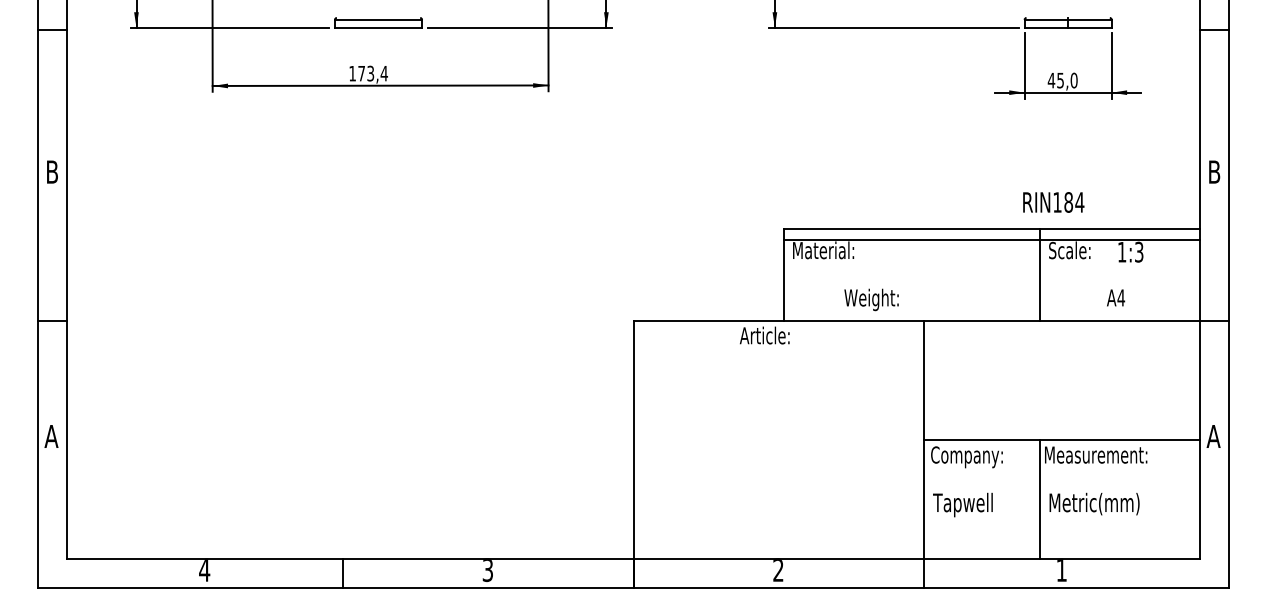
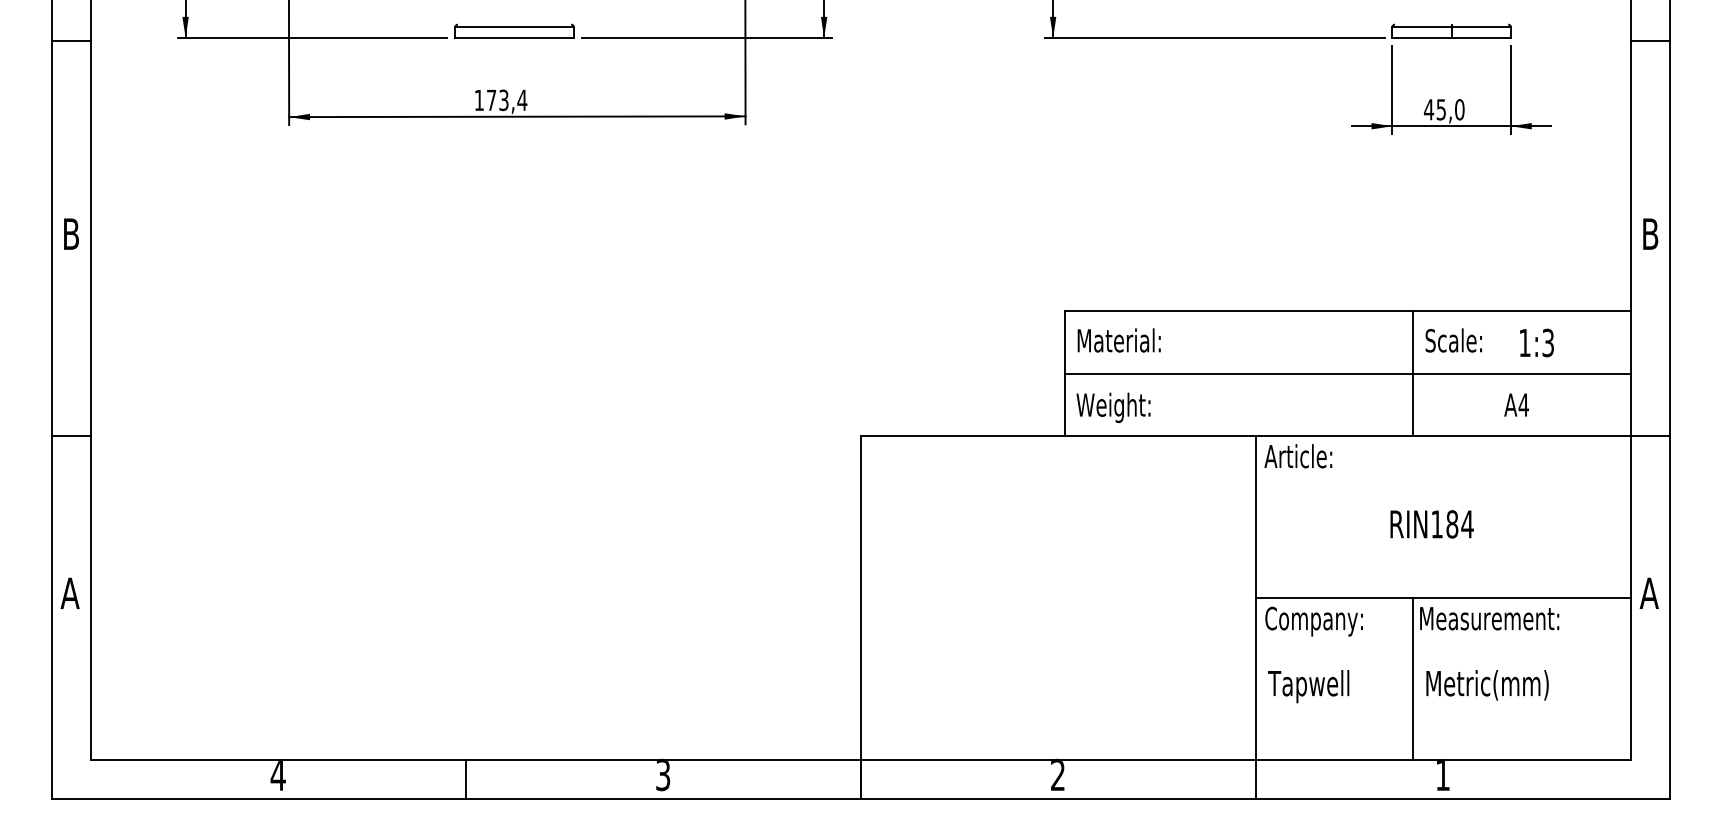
text: (1053, 202) -> (1431, 524), moved
line: (991, 240) -> (1347, 373), moved
text: (871, 299) -> (1113, 407), moved
text: (764, 335) -> (1298, 456), moved

